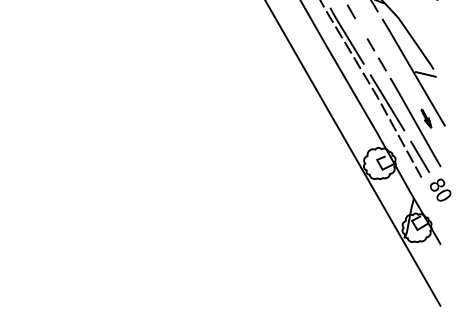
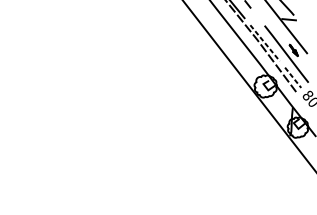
line: (382, 64) -> (257, 17), removed
line: (387, 103) -> (265, 43), solid -> dashed
line: (420, 157) -> (293, 78), solid -> dashed

